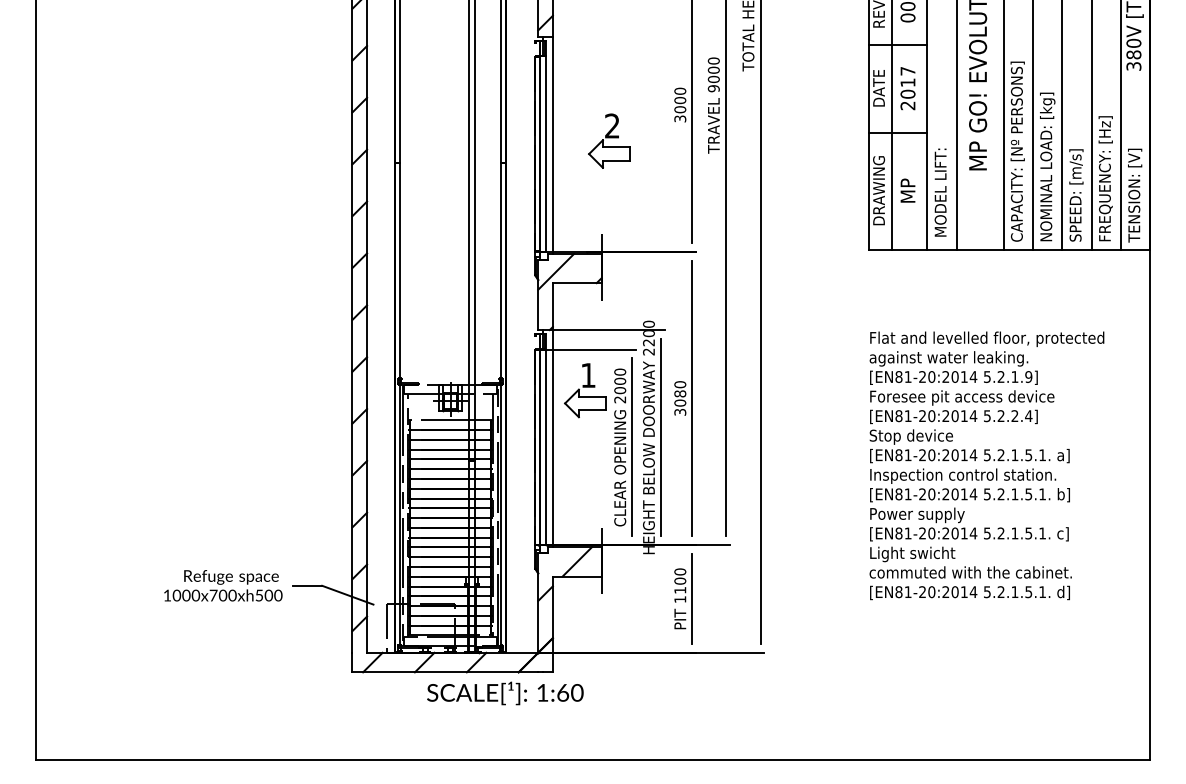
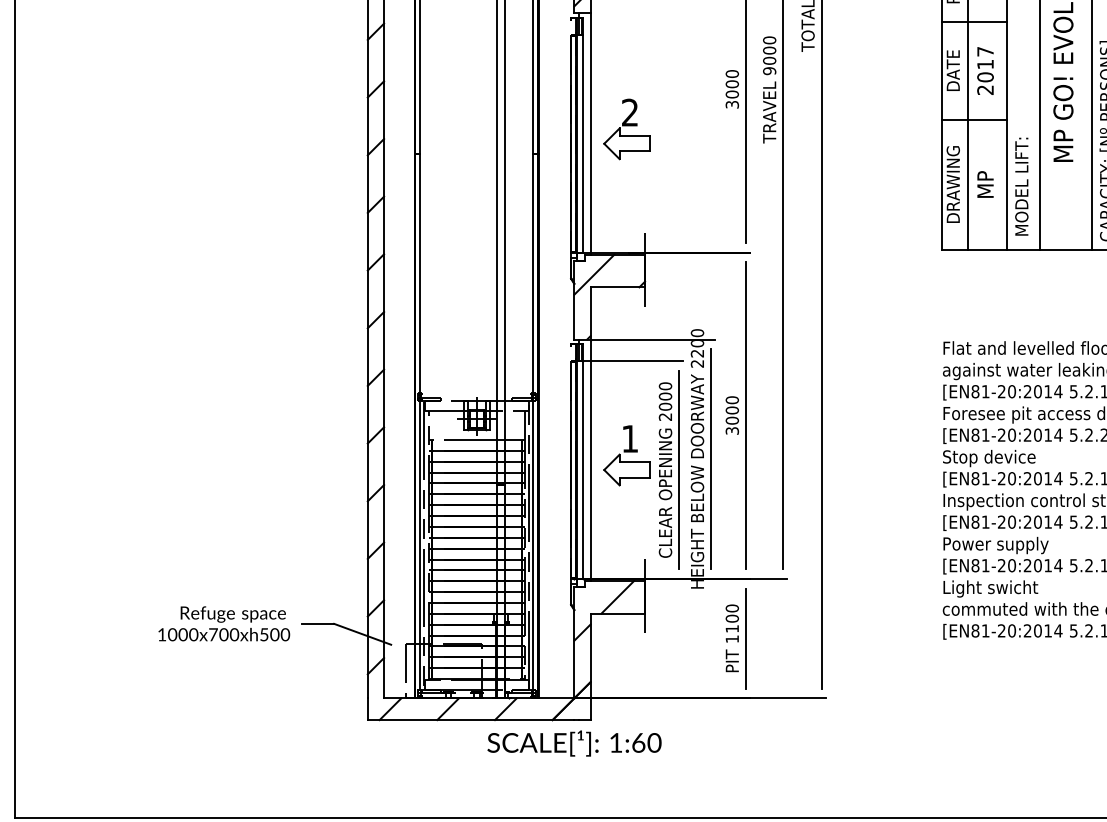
part: (609, 140) -> (626, 128), moved
part: (585, 390) -> (626, 455), moved
text: (679, 393) -> (731, 410), 3080 -> 3000
text: (505, 693) -> (574, 743), moved

